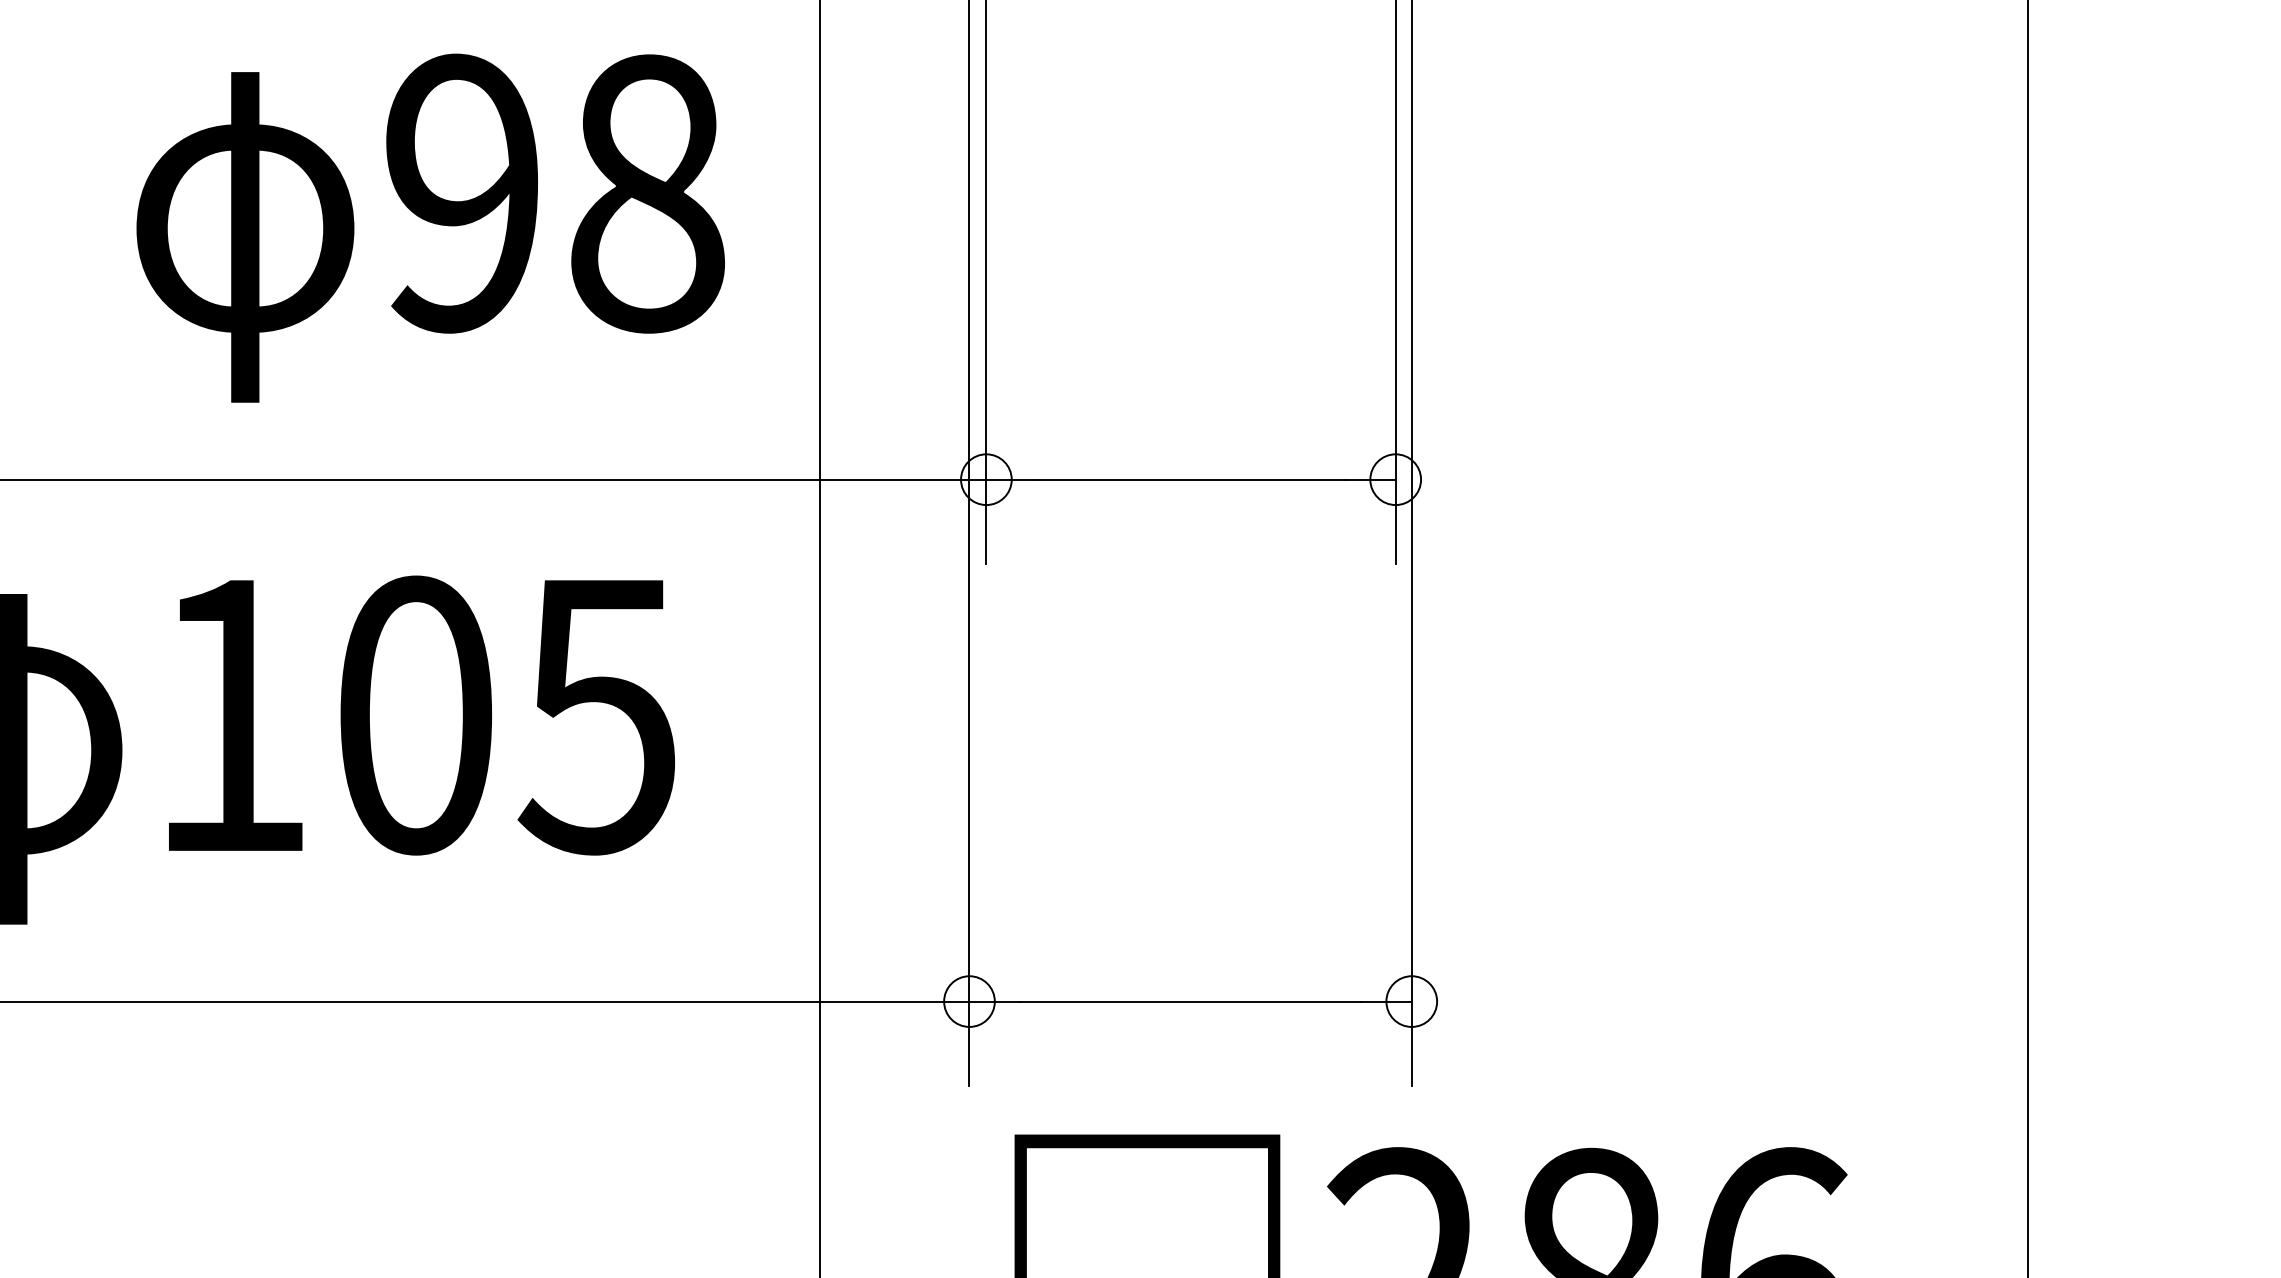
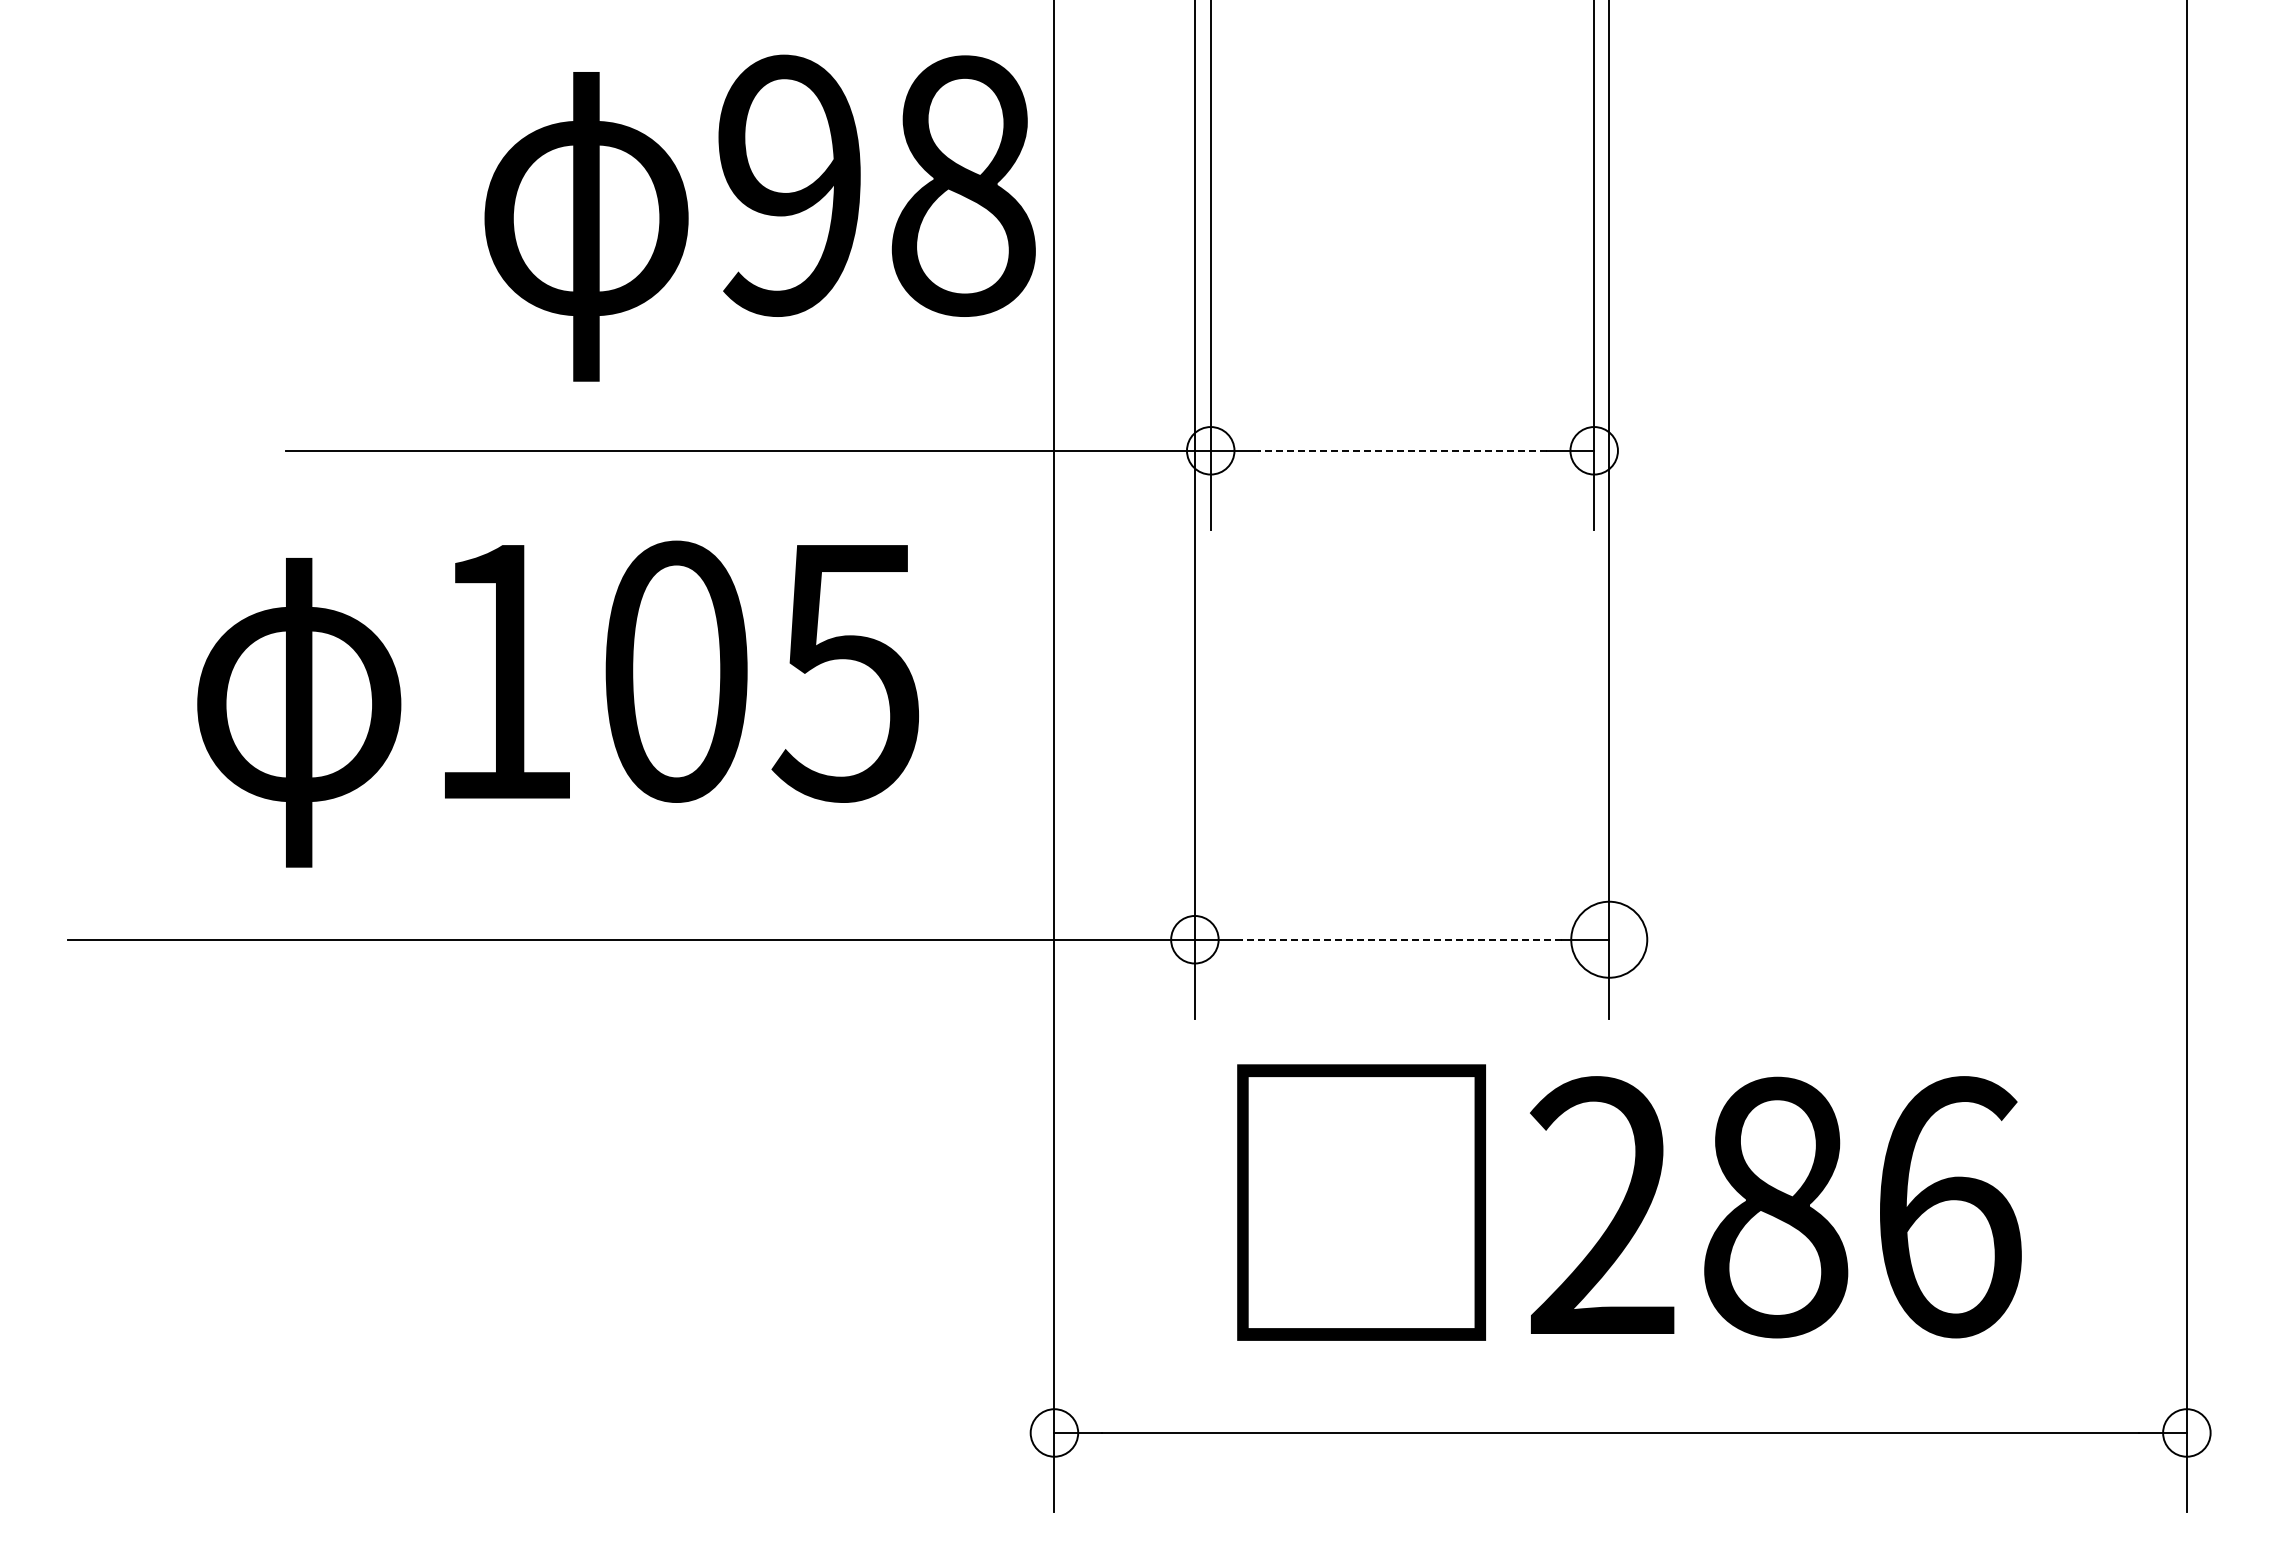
text: (430, 227) -> (759, 217), moved
line: (1190, 479) -> (1401, 450), solid -> dashed
line: (1191, 1001) -> (1402, 939), solid -> dashed
circle: (1412, 1001) -> (1609, 939), size x1.6

